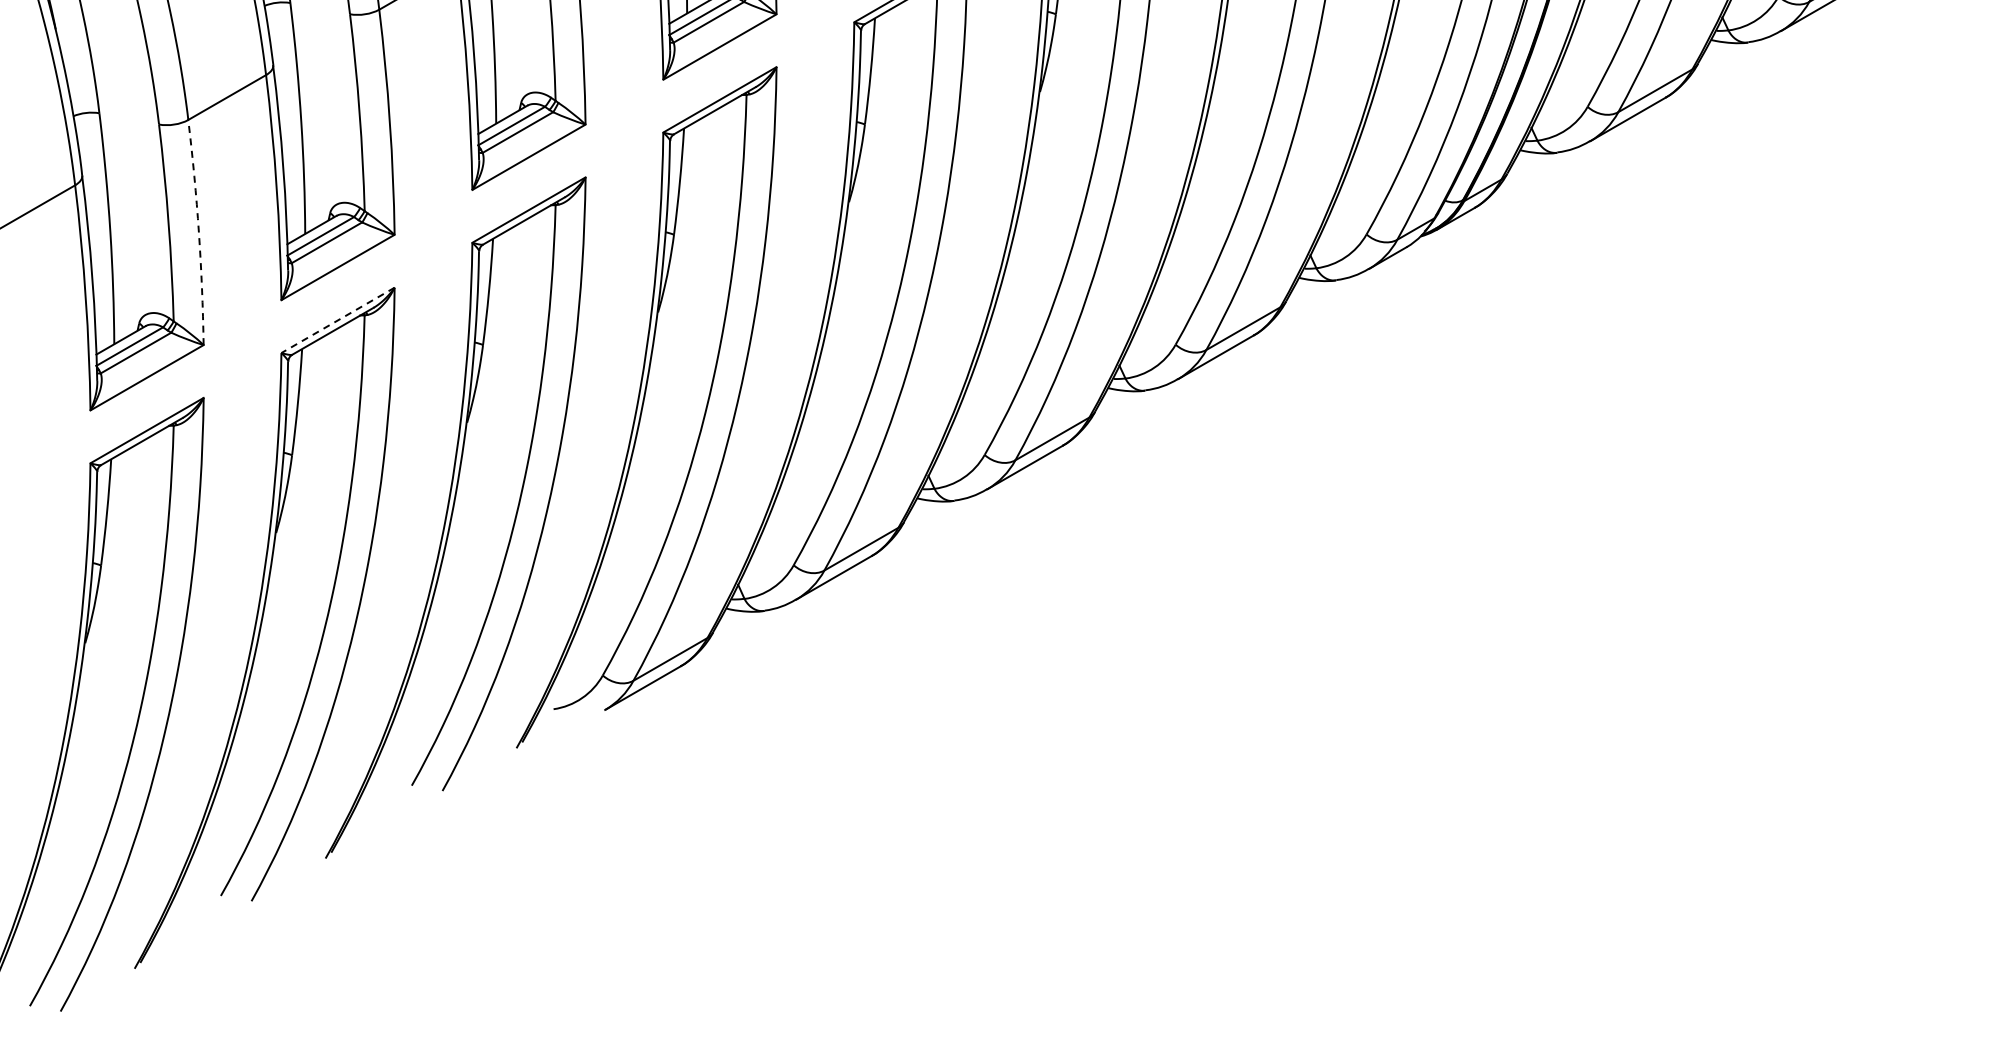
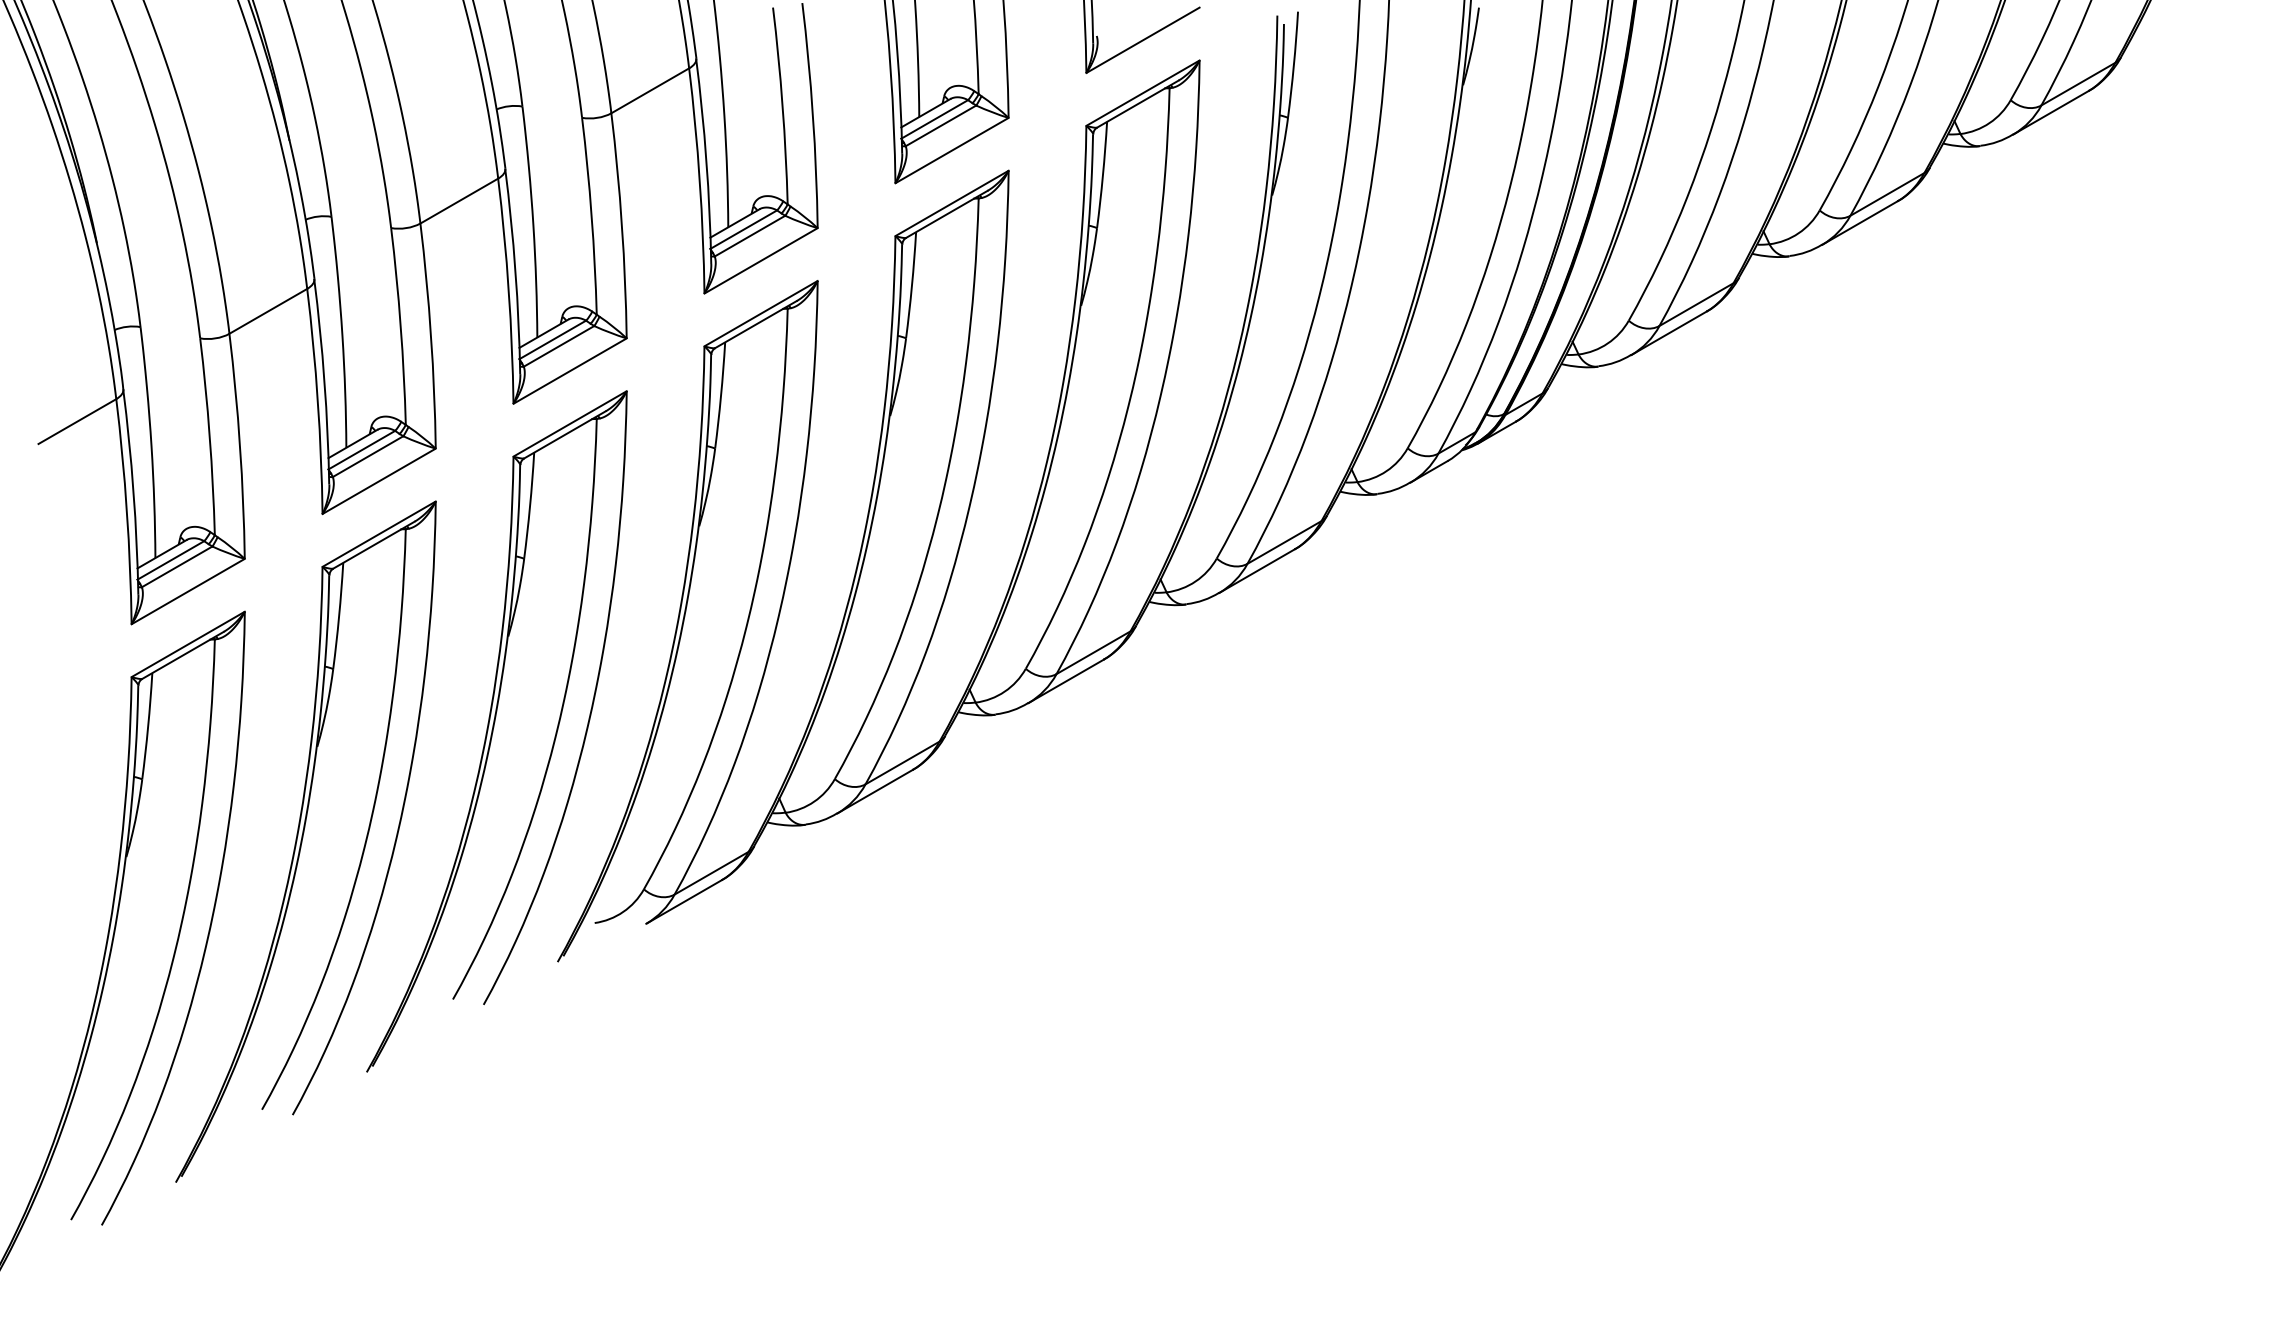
arc: (199, 232) -> (240, 446), dashed -> solid
line: (337, 320) -> (378, 534), dashed -> solid

